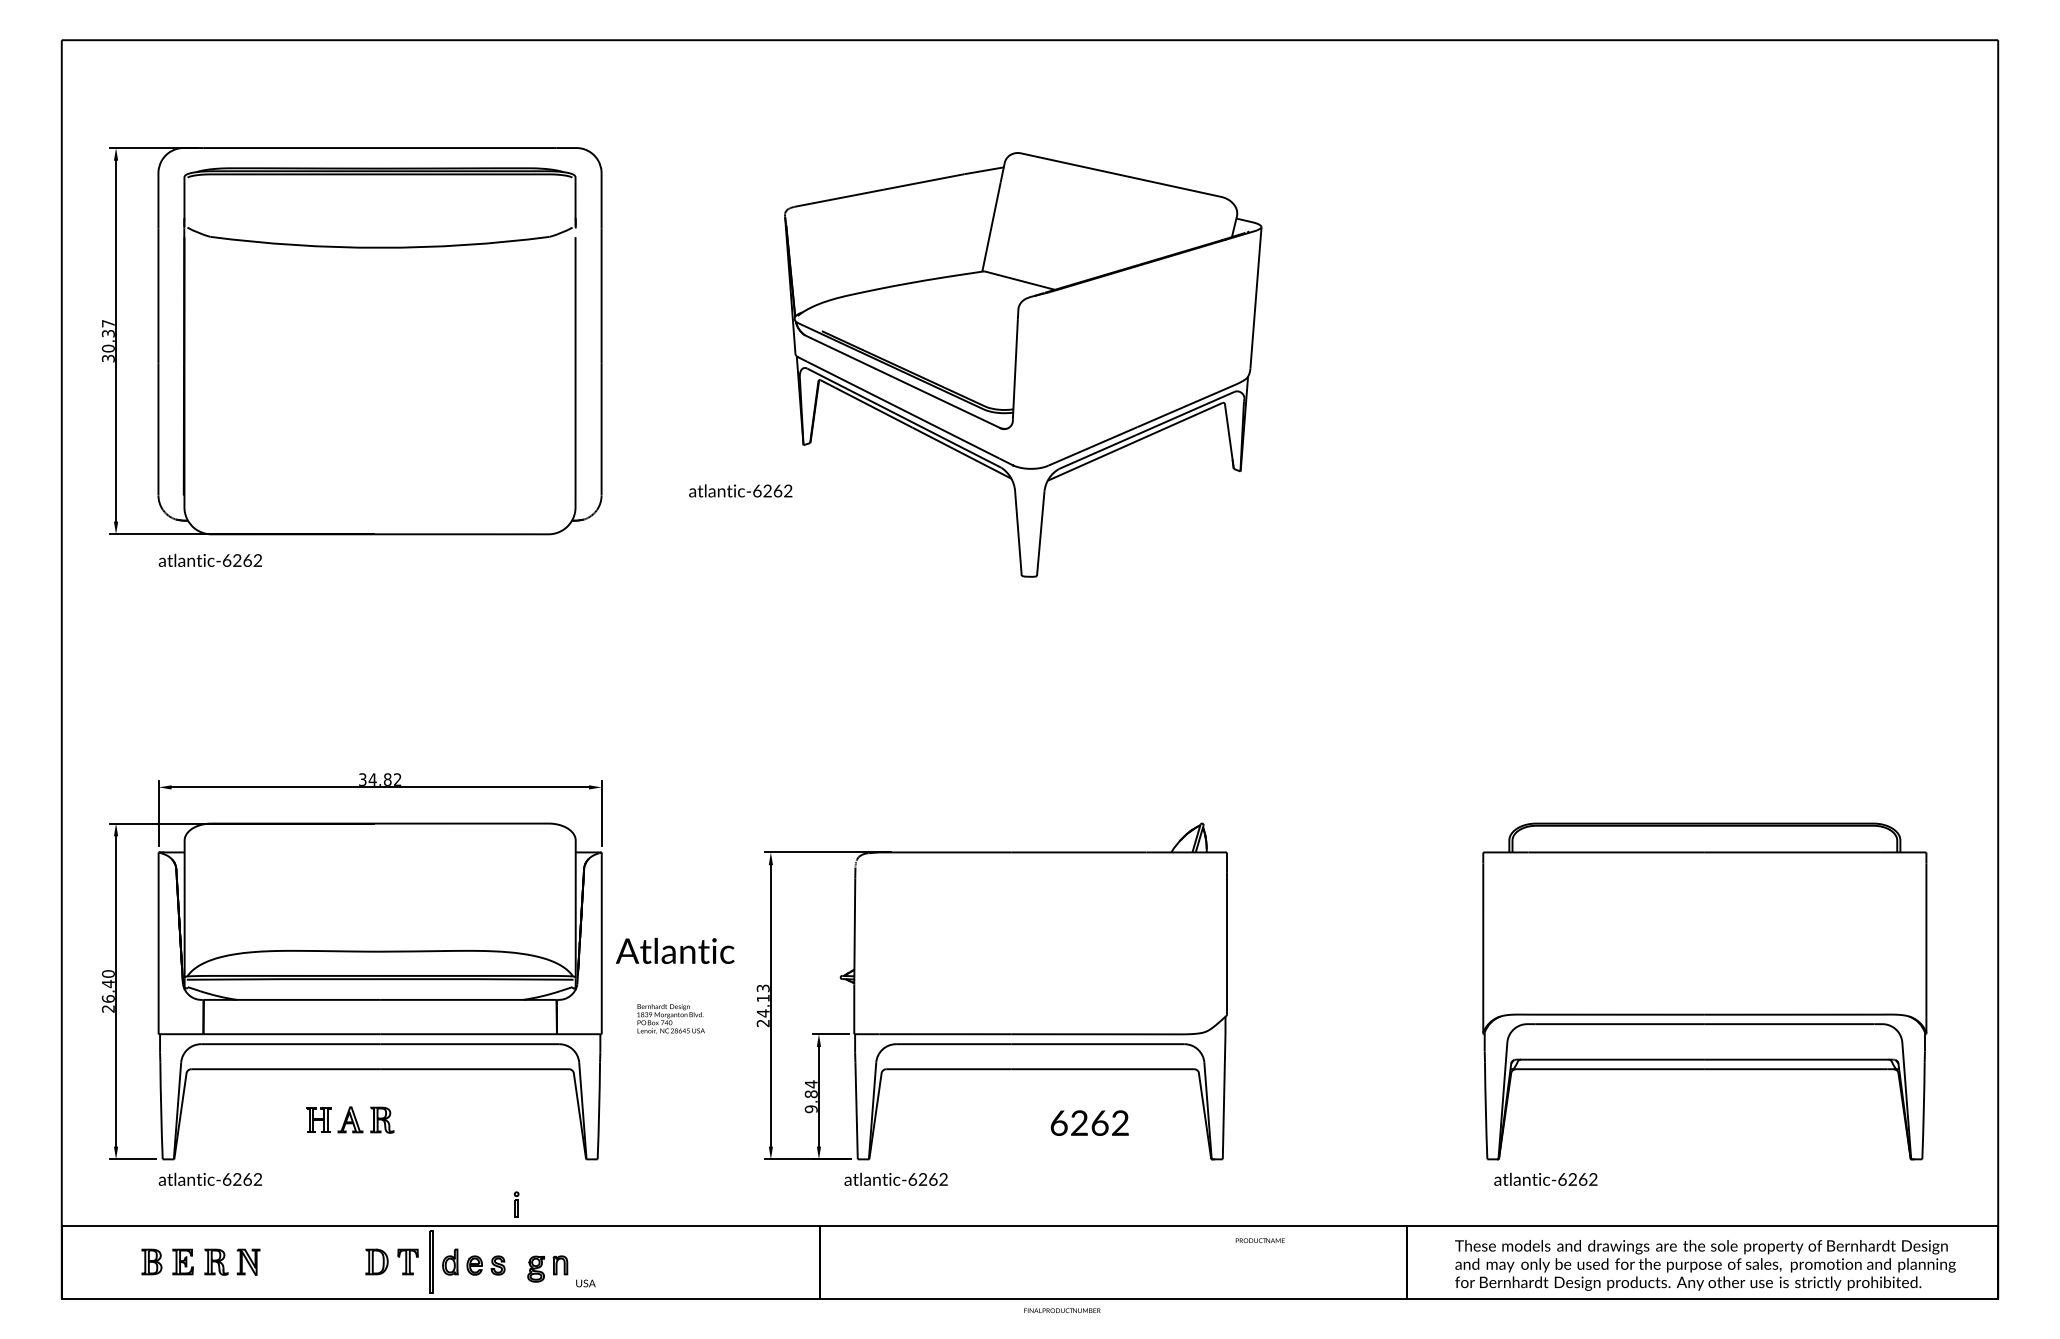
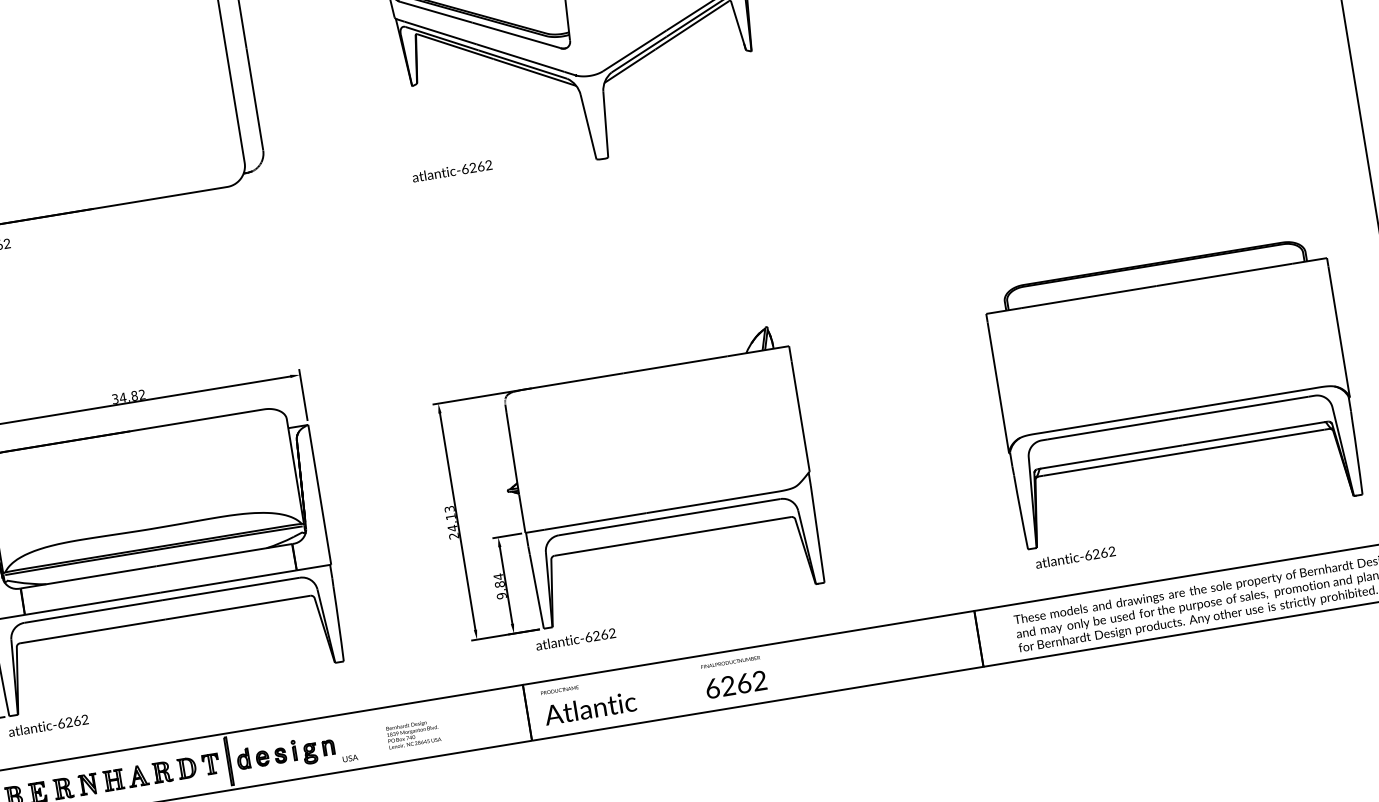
text: (740, 490) -> (452, 170), moved
text: (675, 950) -> (590, 708), moved
text: (670, 1018) -> (413, 733), moved
part: (350, 1119) -> (138, 775), moved
text: (1089, 1122) -> (735, 684), moved
part: (516, 1204) -> (294, 750), moved
text: (1259, 1240) -> (559, 690), moved
text: (1062, 1310) -> (730, 662), moved

